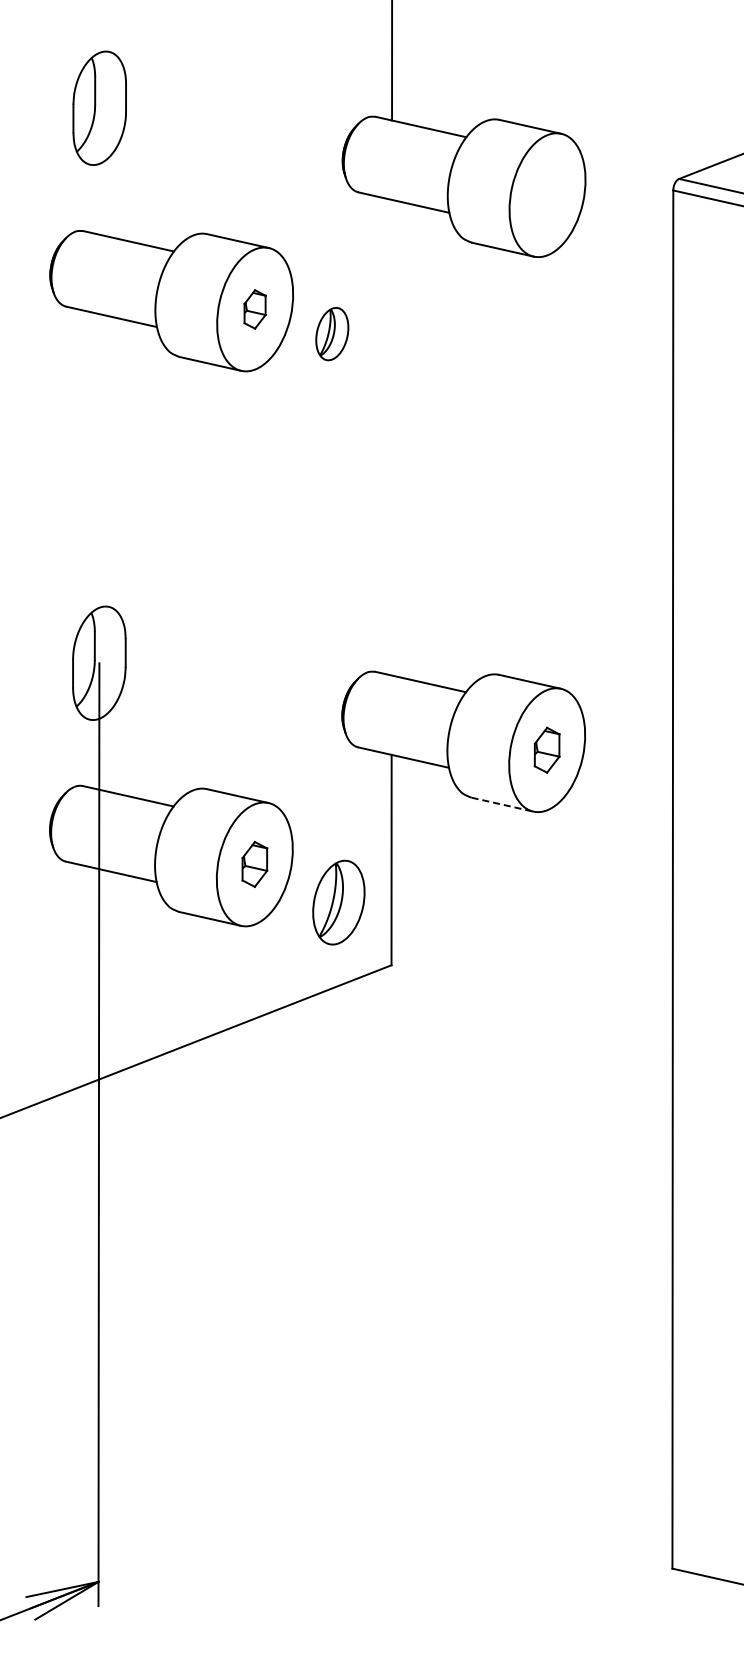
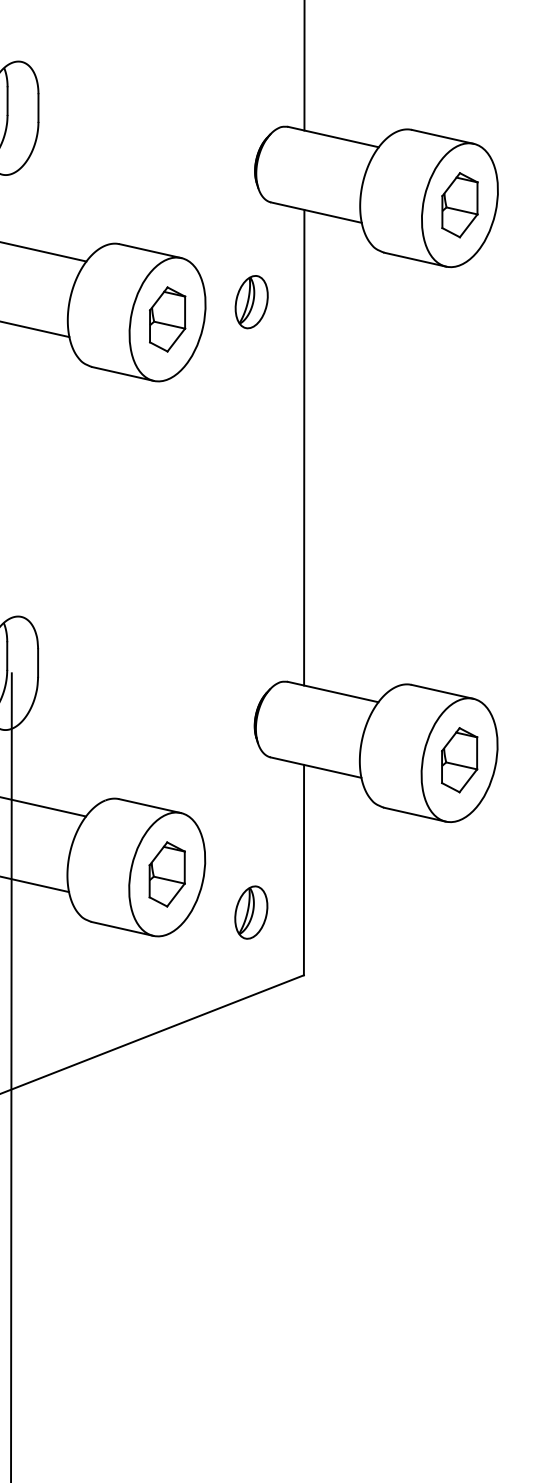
part: (547, 195) -> (459, 205), added
part: (254, 309) -> (166, 319), size x1.67
part: (332, 334) -> (251, 302), moved
line: (391, 437) -> (303, 447), added
part: (546, 750) -> (458, 760), size x1.43
line: (502, 804) -> (414, 814), dashed -> solid
part: (254, 864) -> (166, 874), size x1.43
part: (338, 902) -> (250, 912), size x0.62

